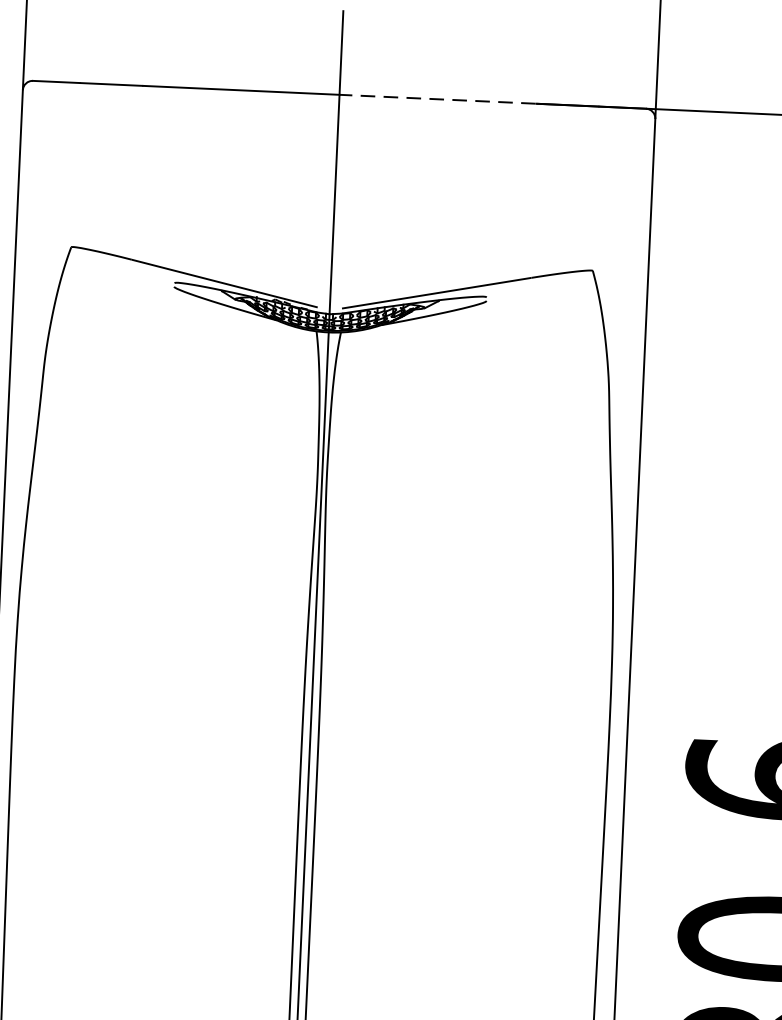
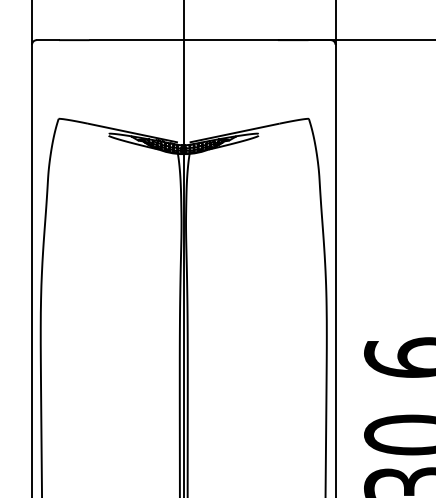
line: (436, 99) -> (230, 40), dashed -> solid

